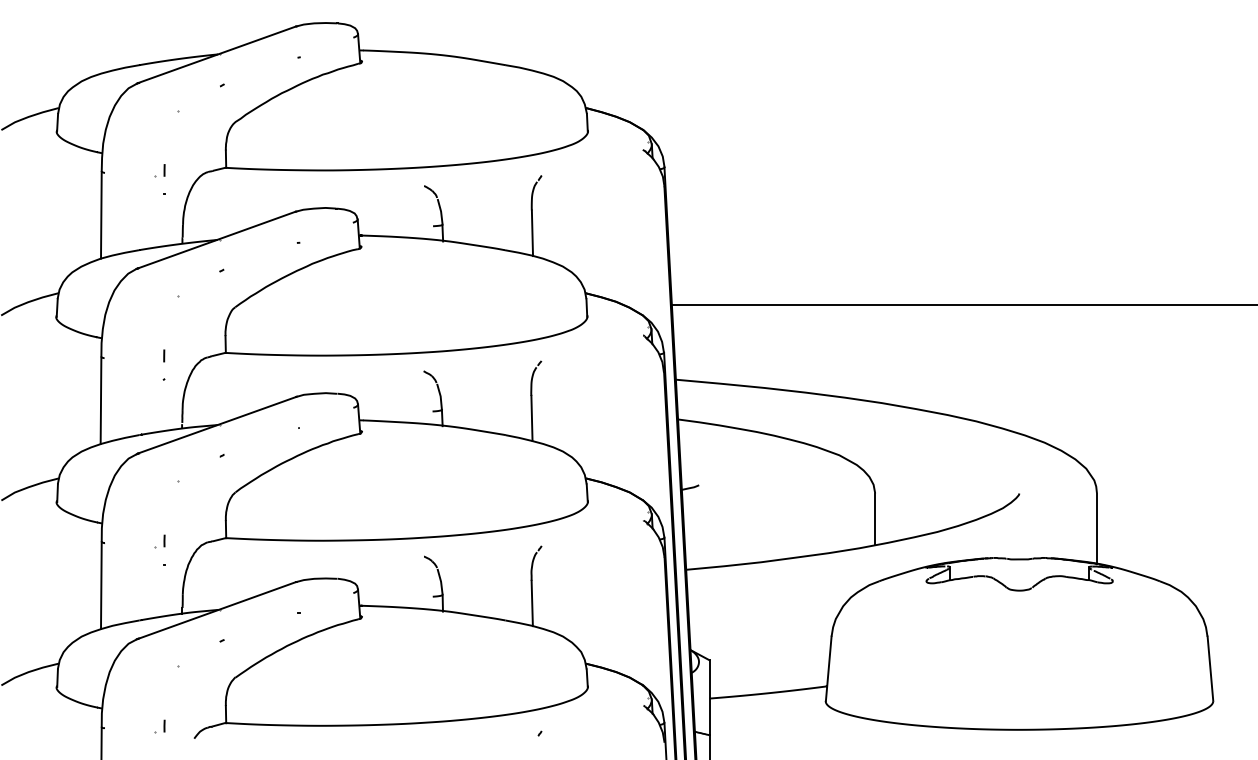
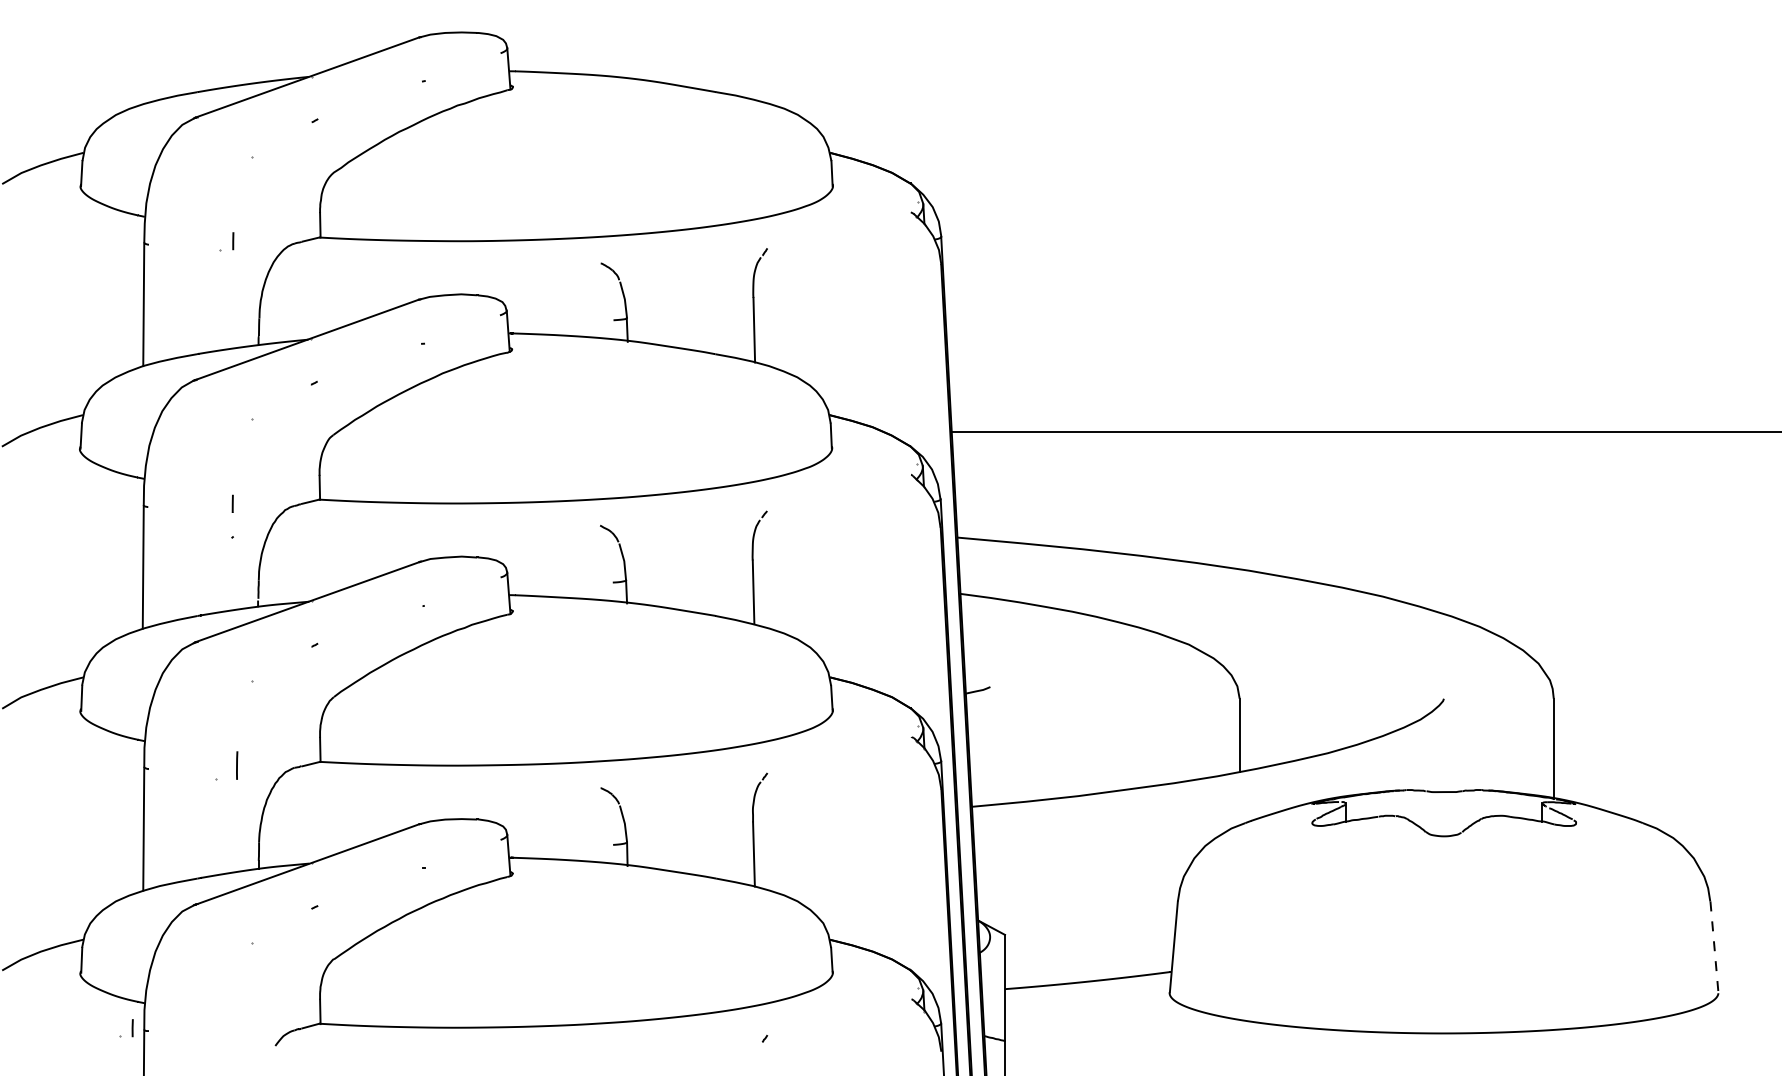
part: (159, 541) -> (226, 766), size x1.6
line: (1210, 669) -> (1714, 947), solid -> dashed
part: (159, 726) -> (125, 1028), moved

